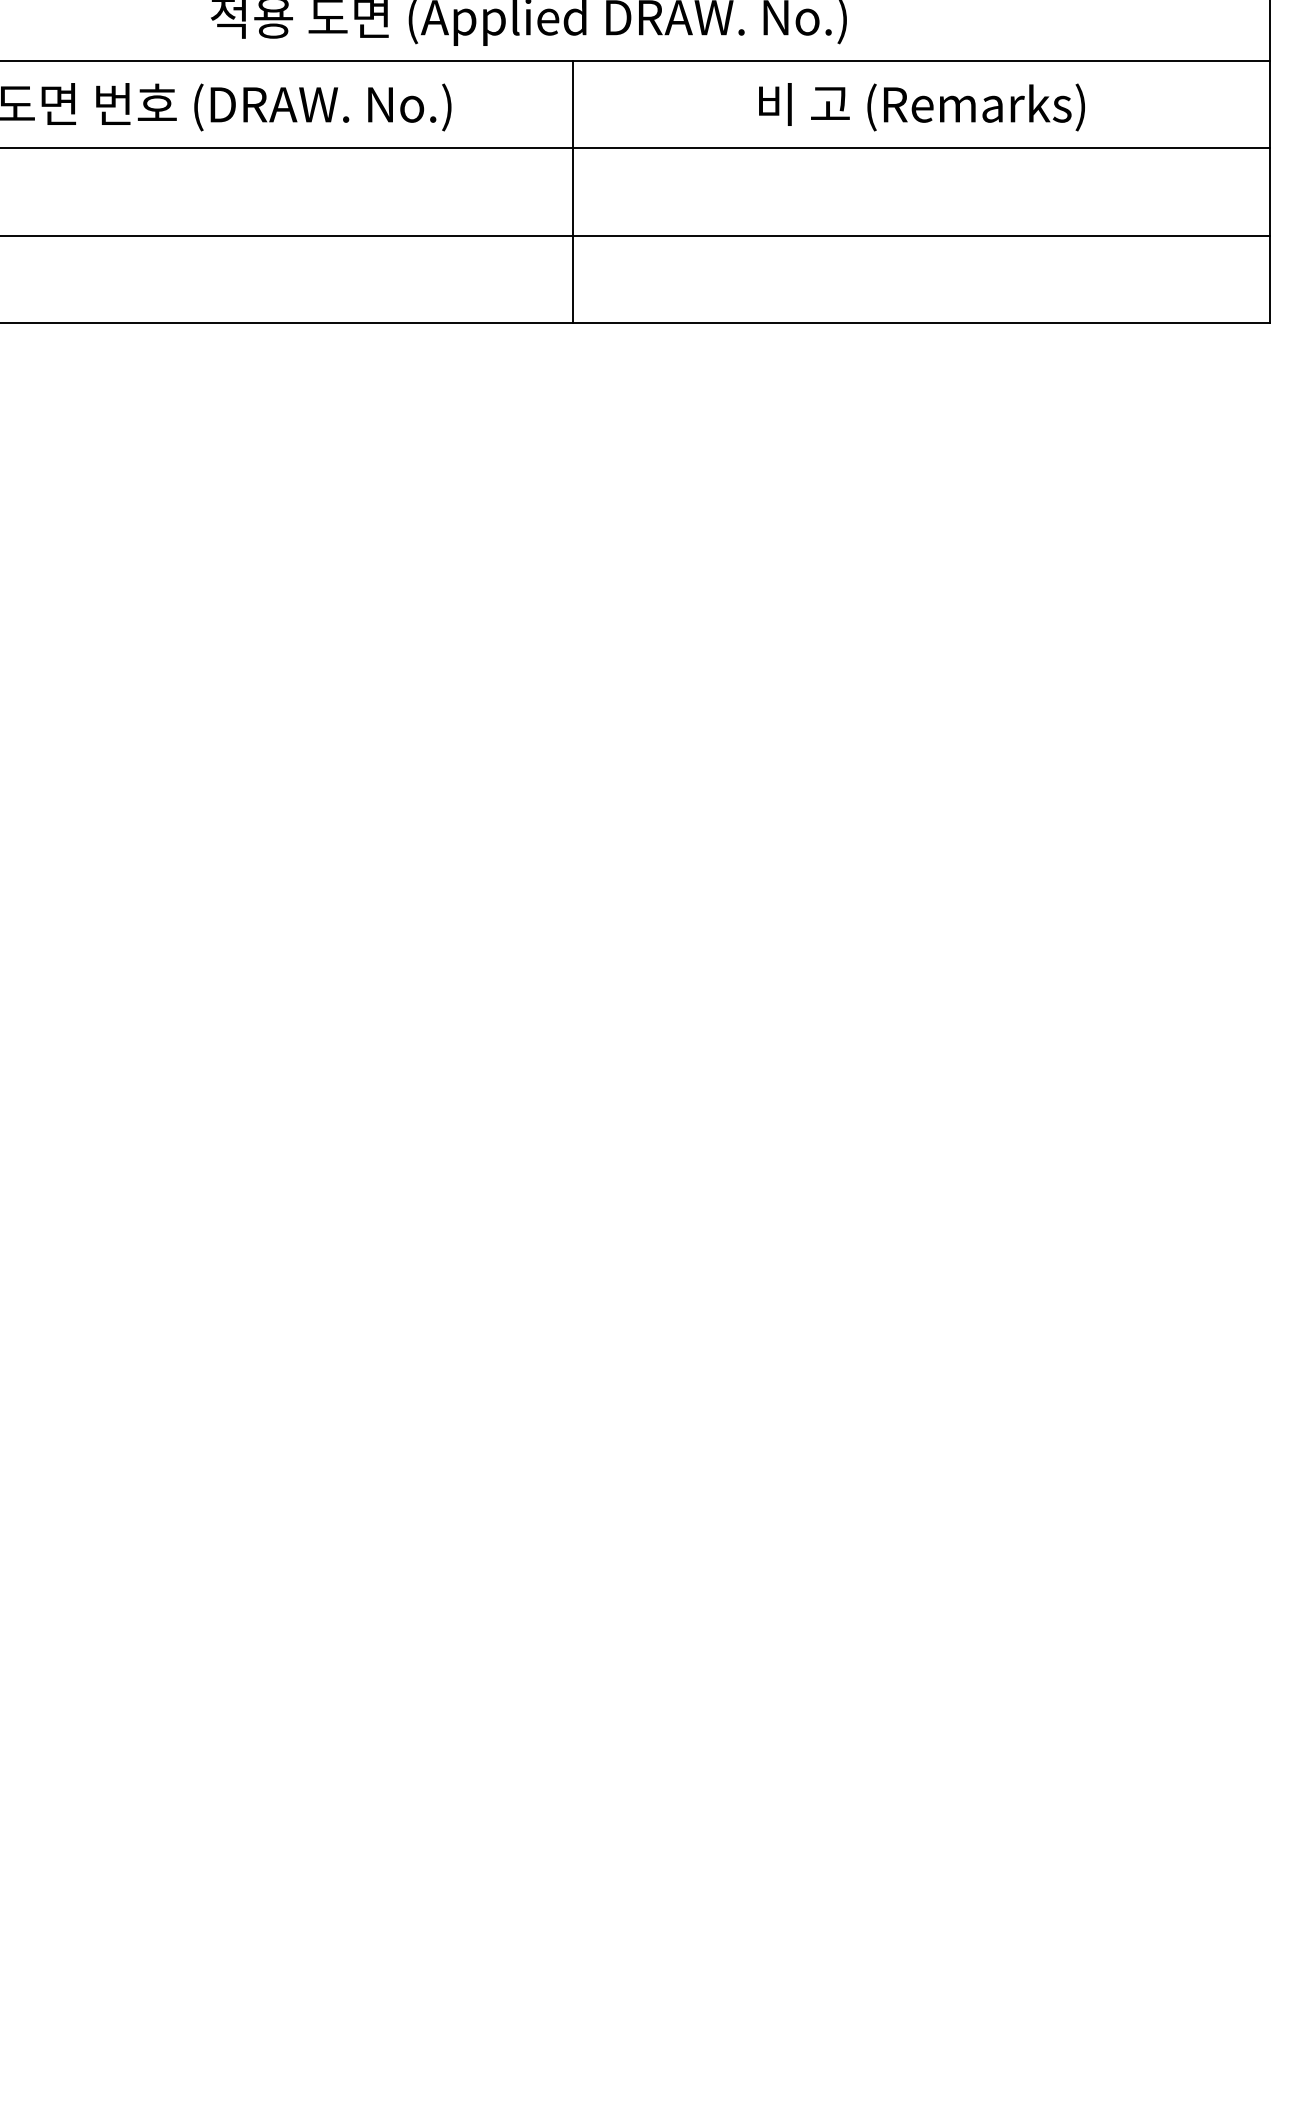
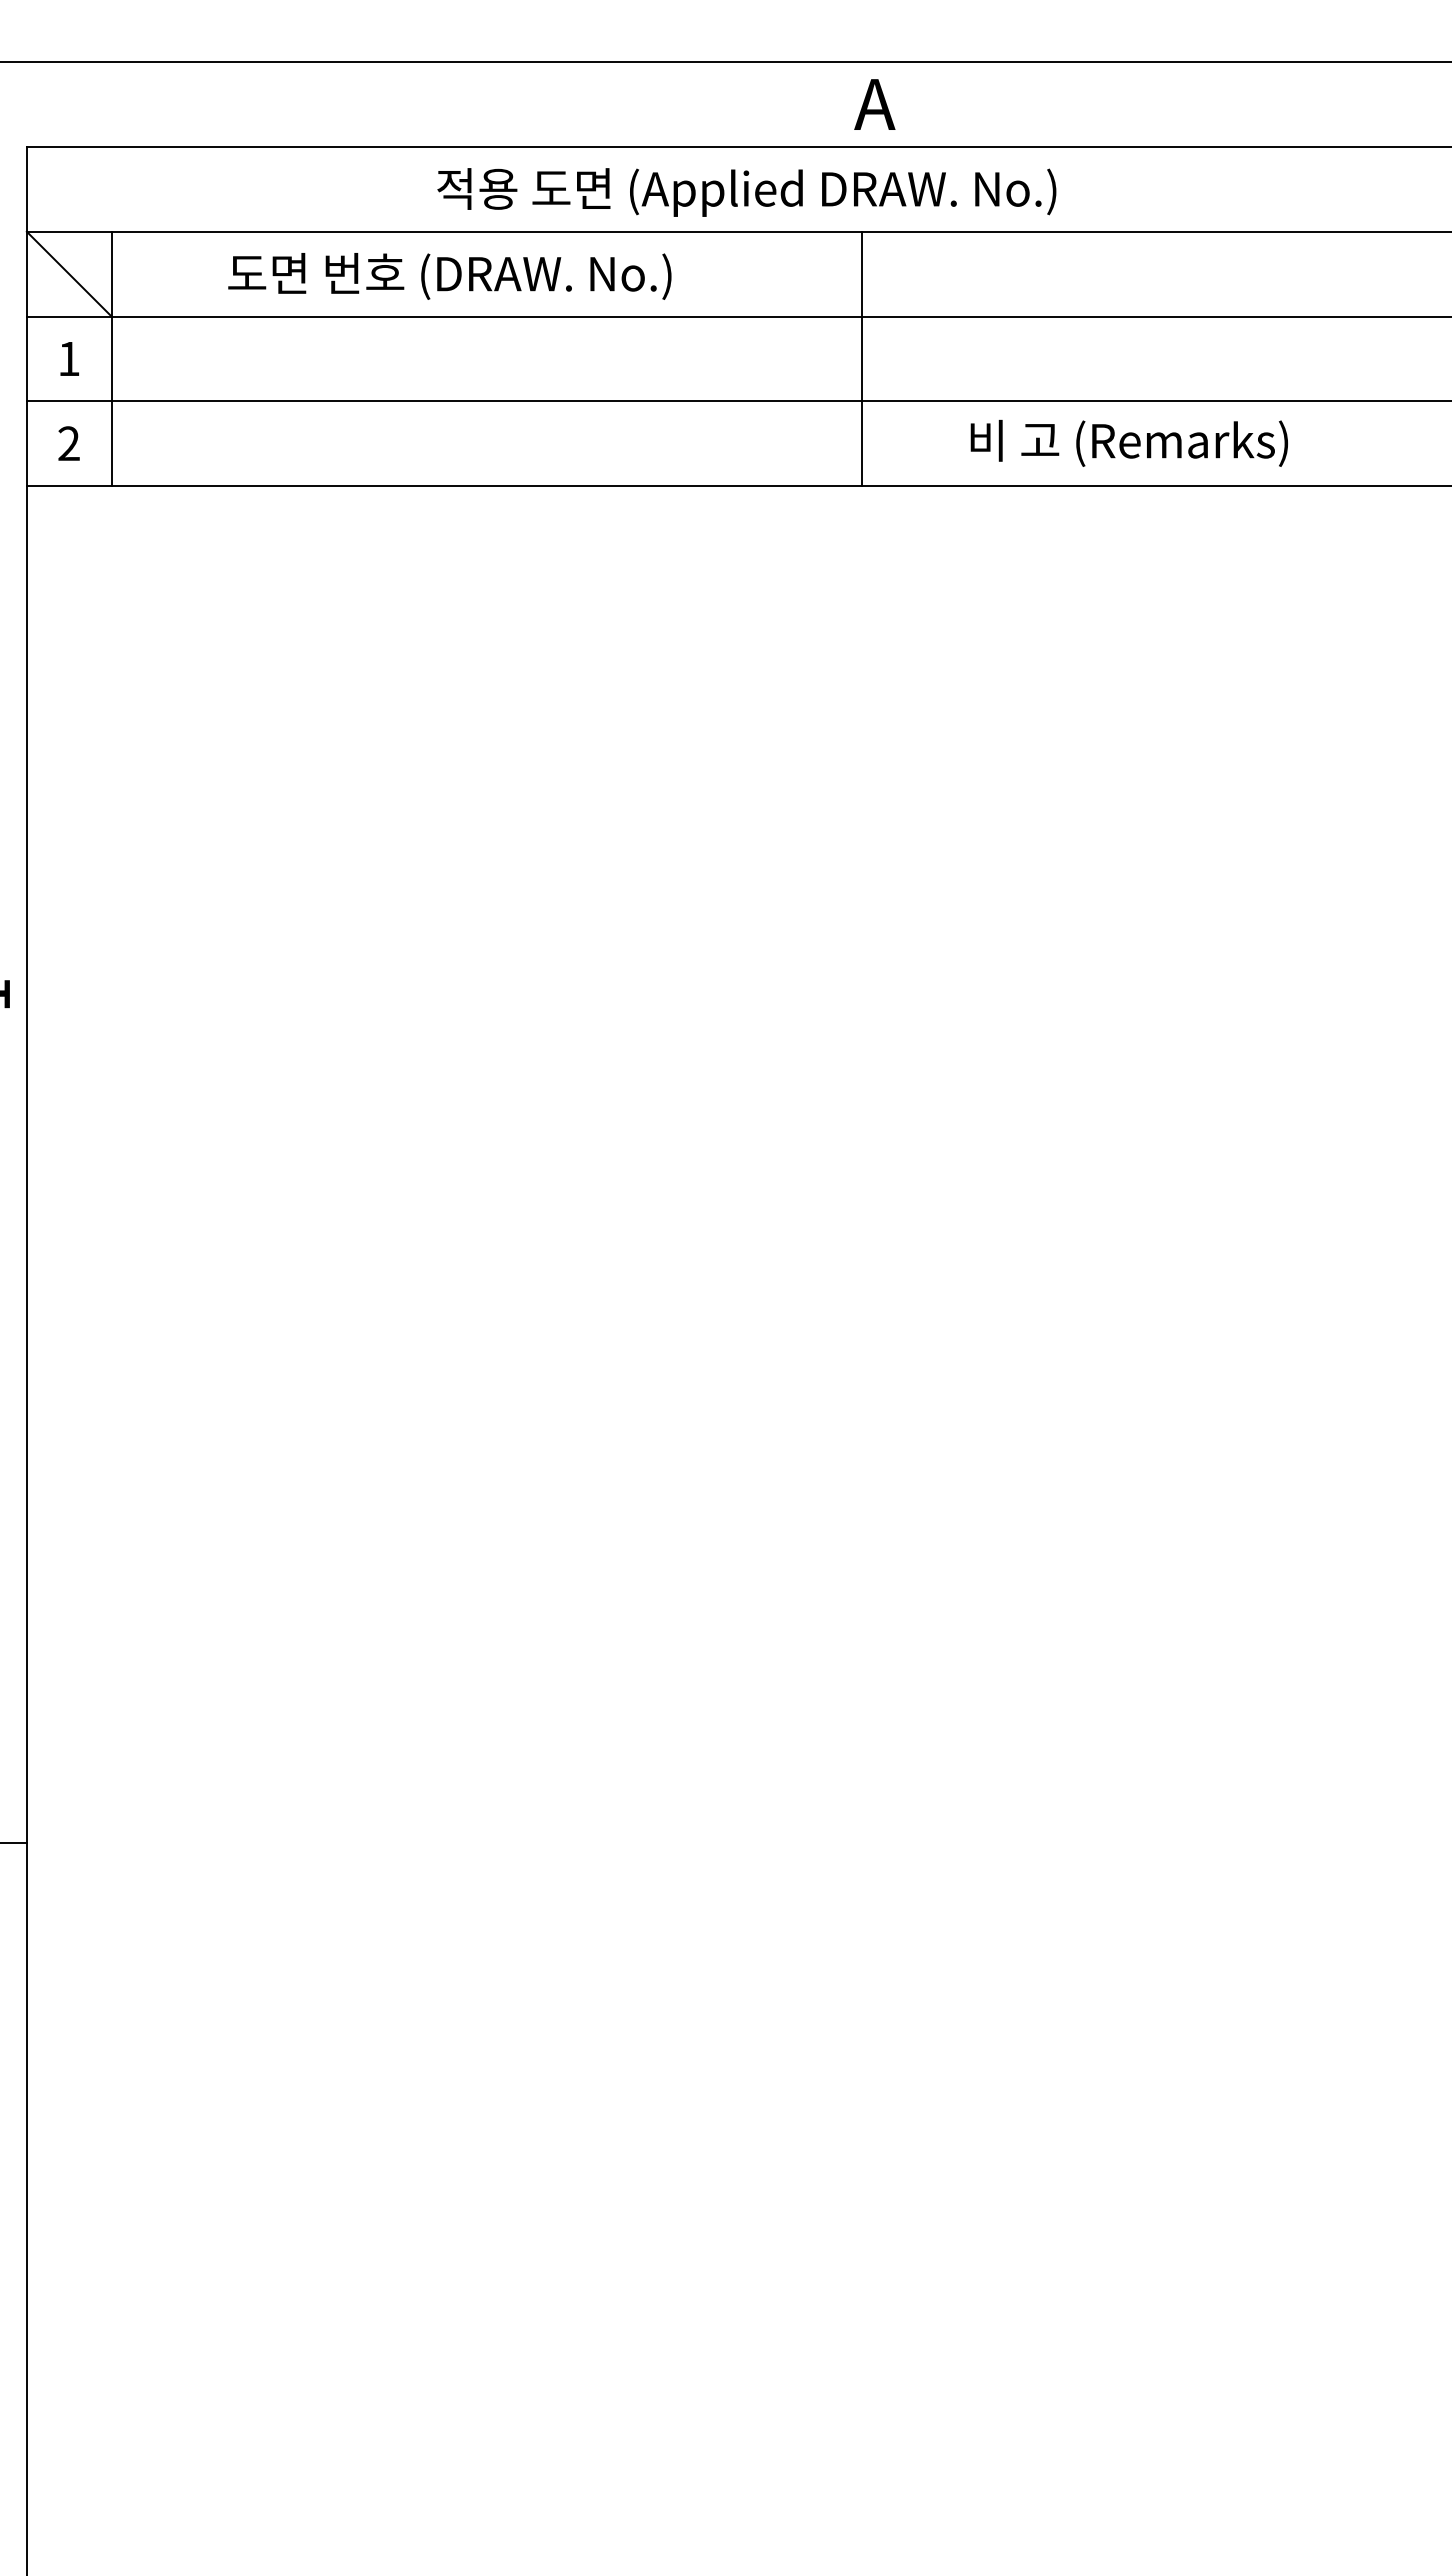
text: (921, 106) -> (1128, 442), moved
line: (573, 191) -> (862, 358), moved

